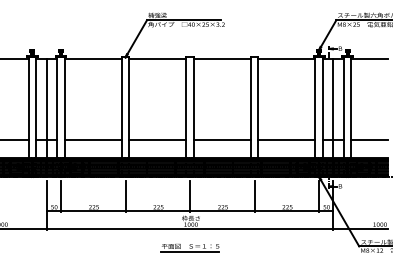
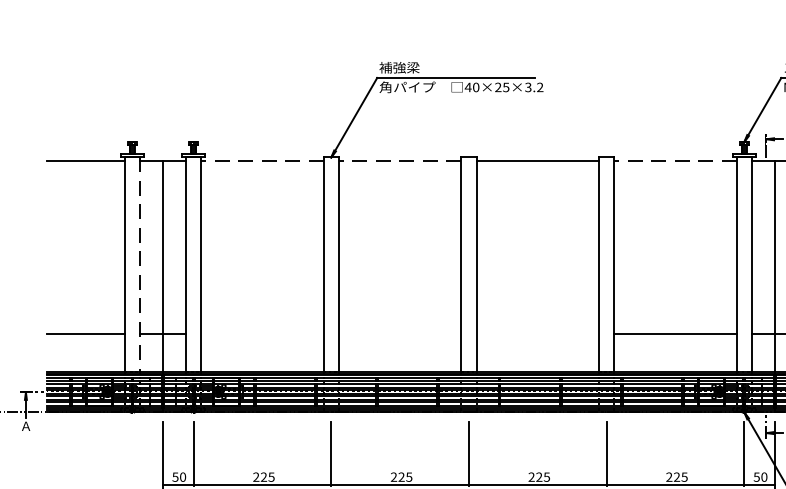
line: (93, 58) -> (262, 159), solid -> dashed
line: (157, 58) -> (399, 159), solid -> dashed
line: (286, 58) -> (674, 159), solid -> dashed
line: (35, 108) -> (139, 266), solid -> dashed
line: (92, 139) -> (260, 332), removed
line: (157, 139) -> (399, 332), removed
line: (221, 139) -> (536, 332), removed

